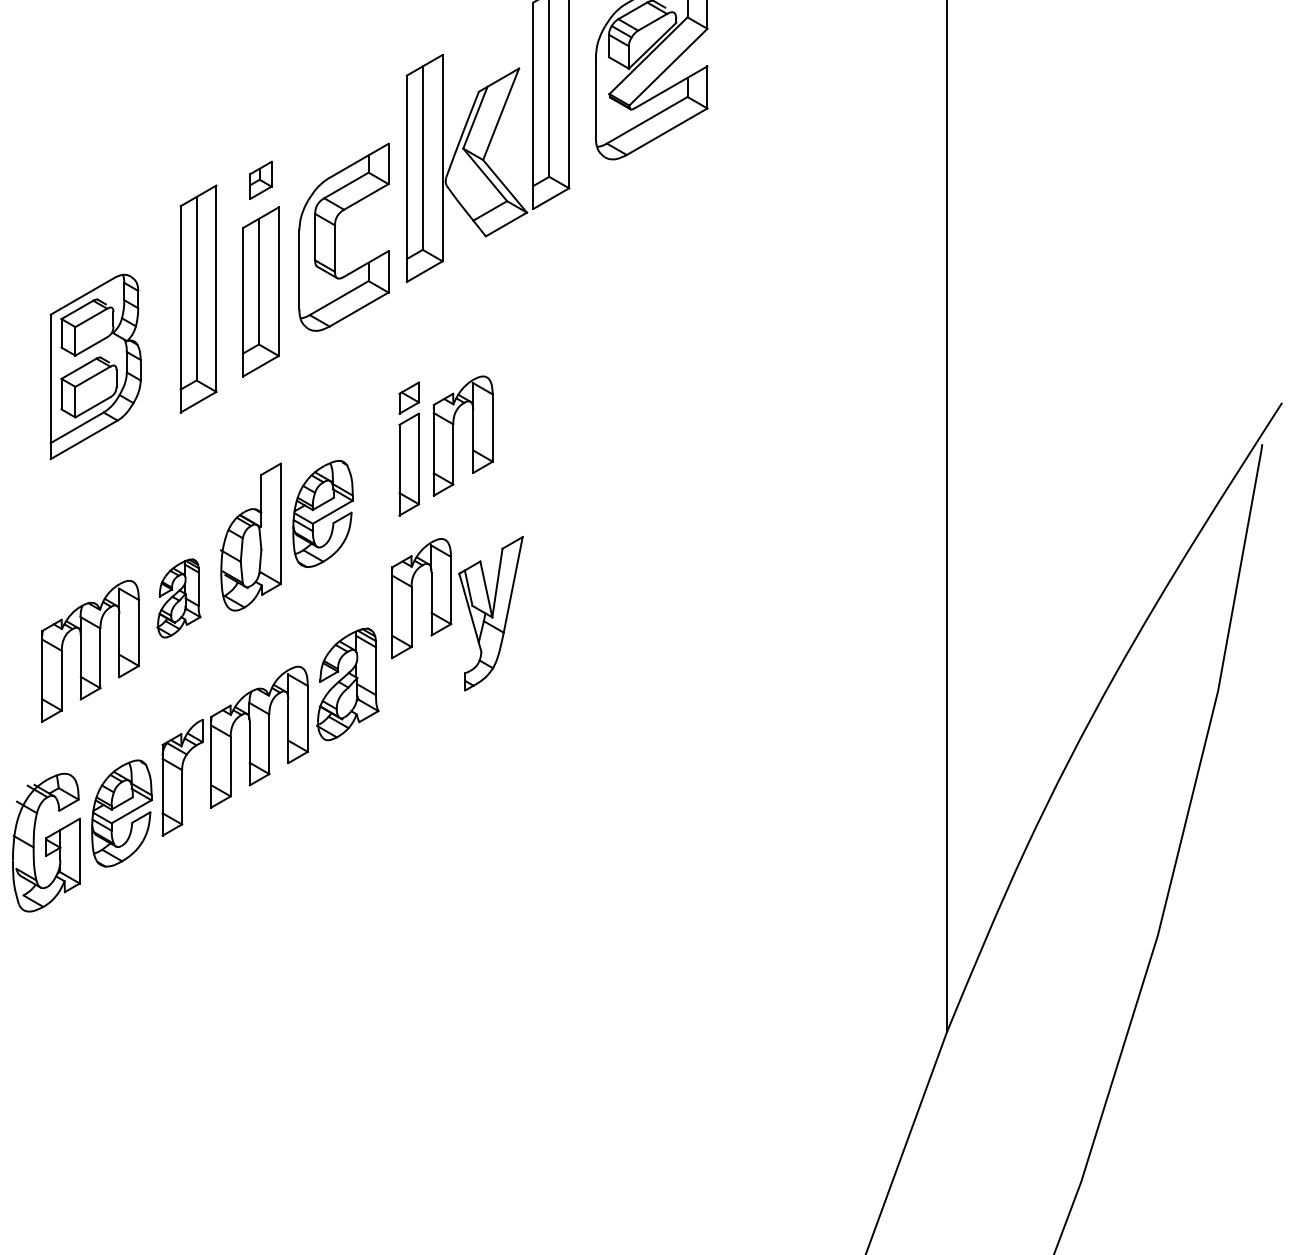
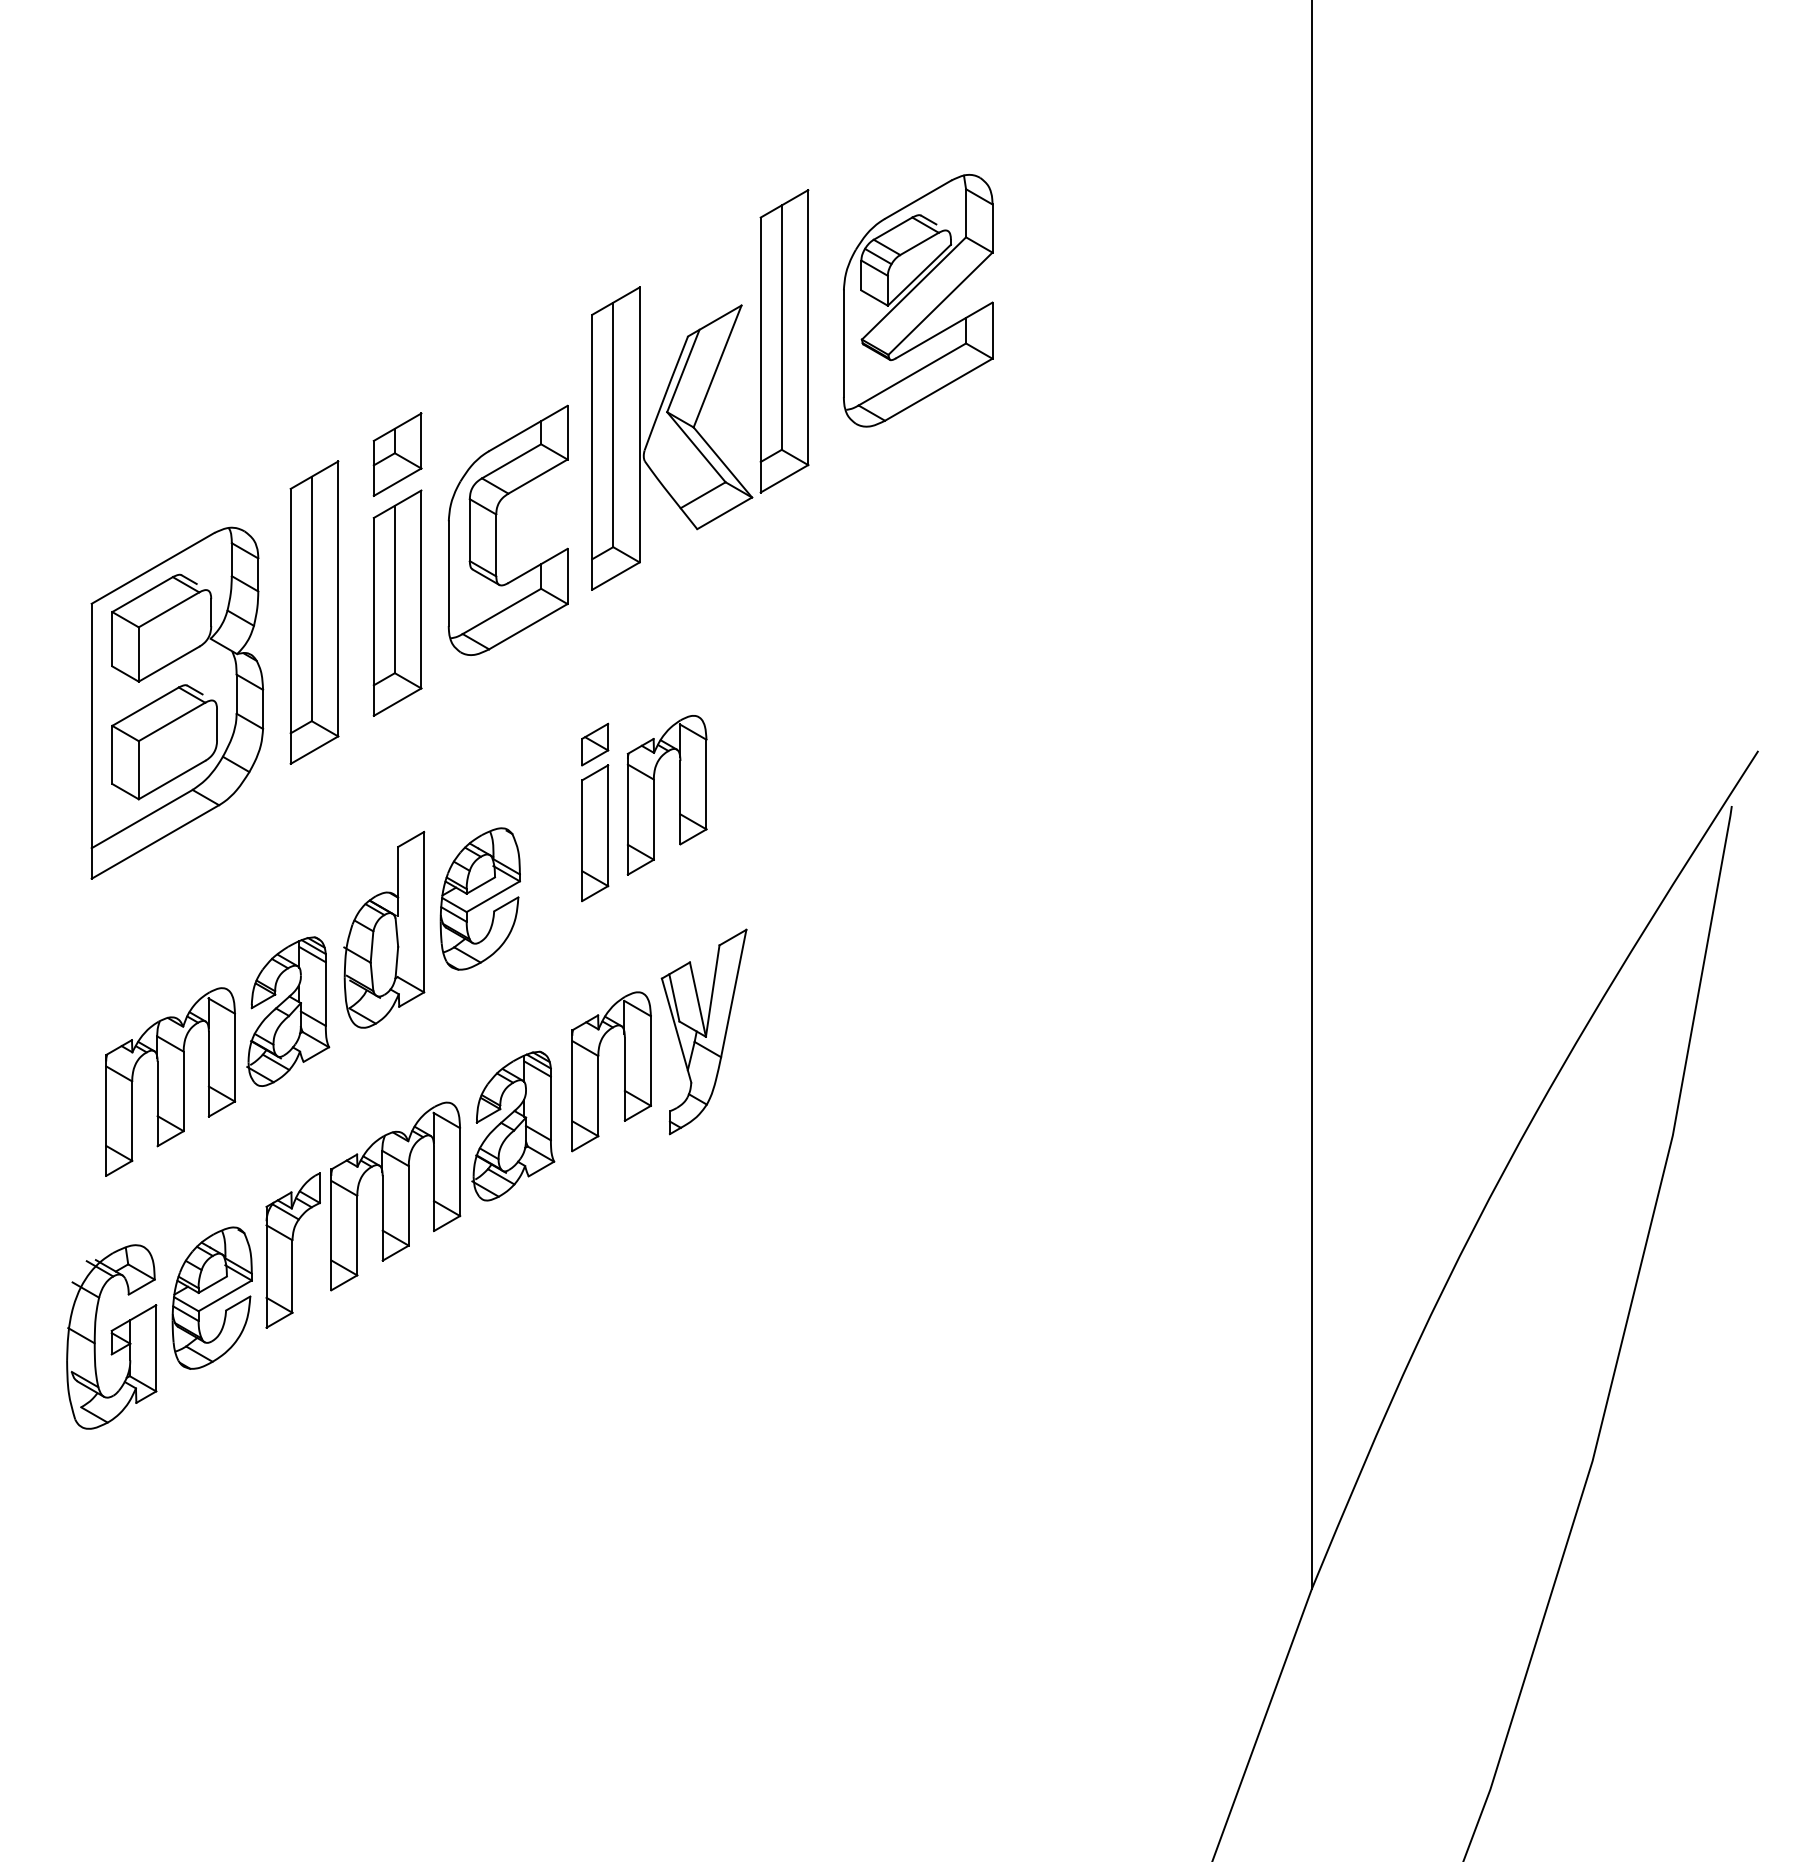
part: (260, 180) -> (397, 454), size x1.67
part: (95, 366) -> (177, 702), size x1.43
part: (179, 598) -> (288, 1011), size x1.43
part: (411, 598) -> (598, 1071), moved

